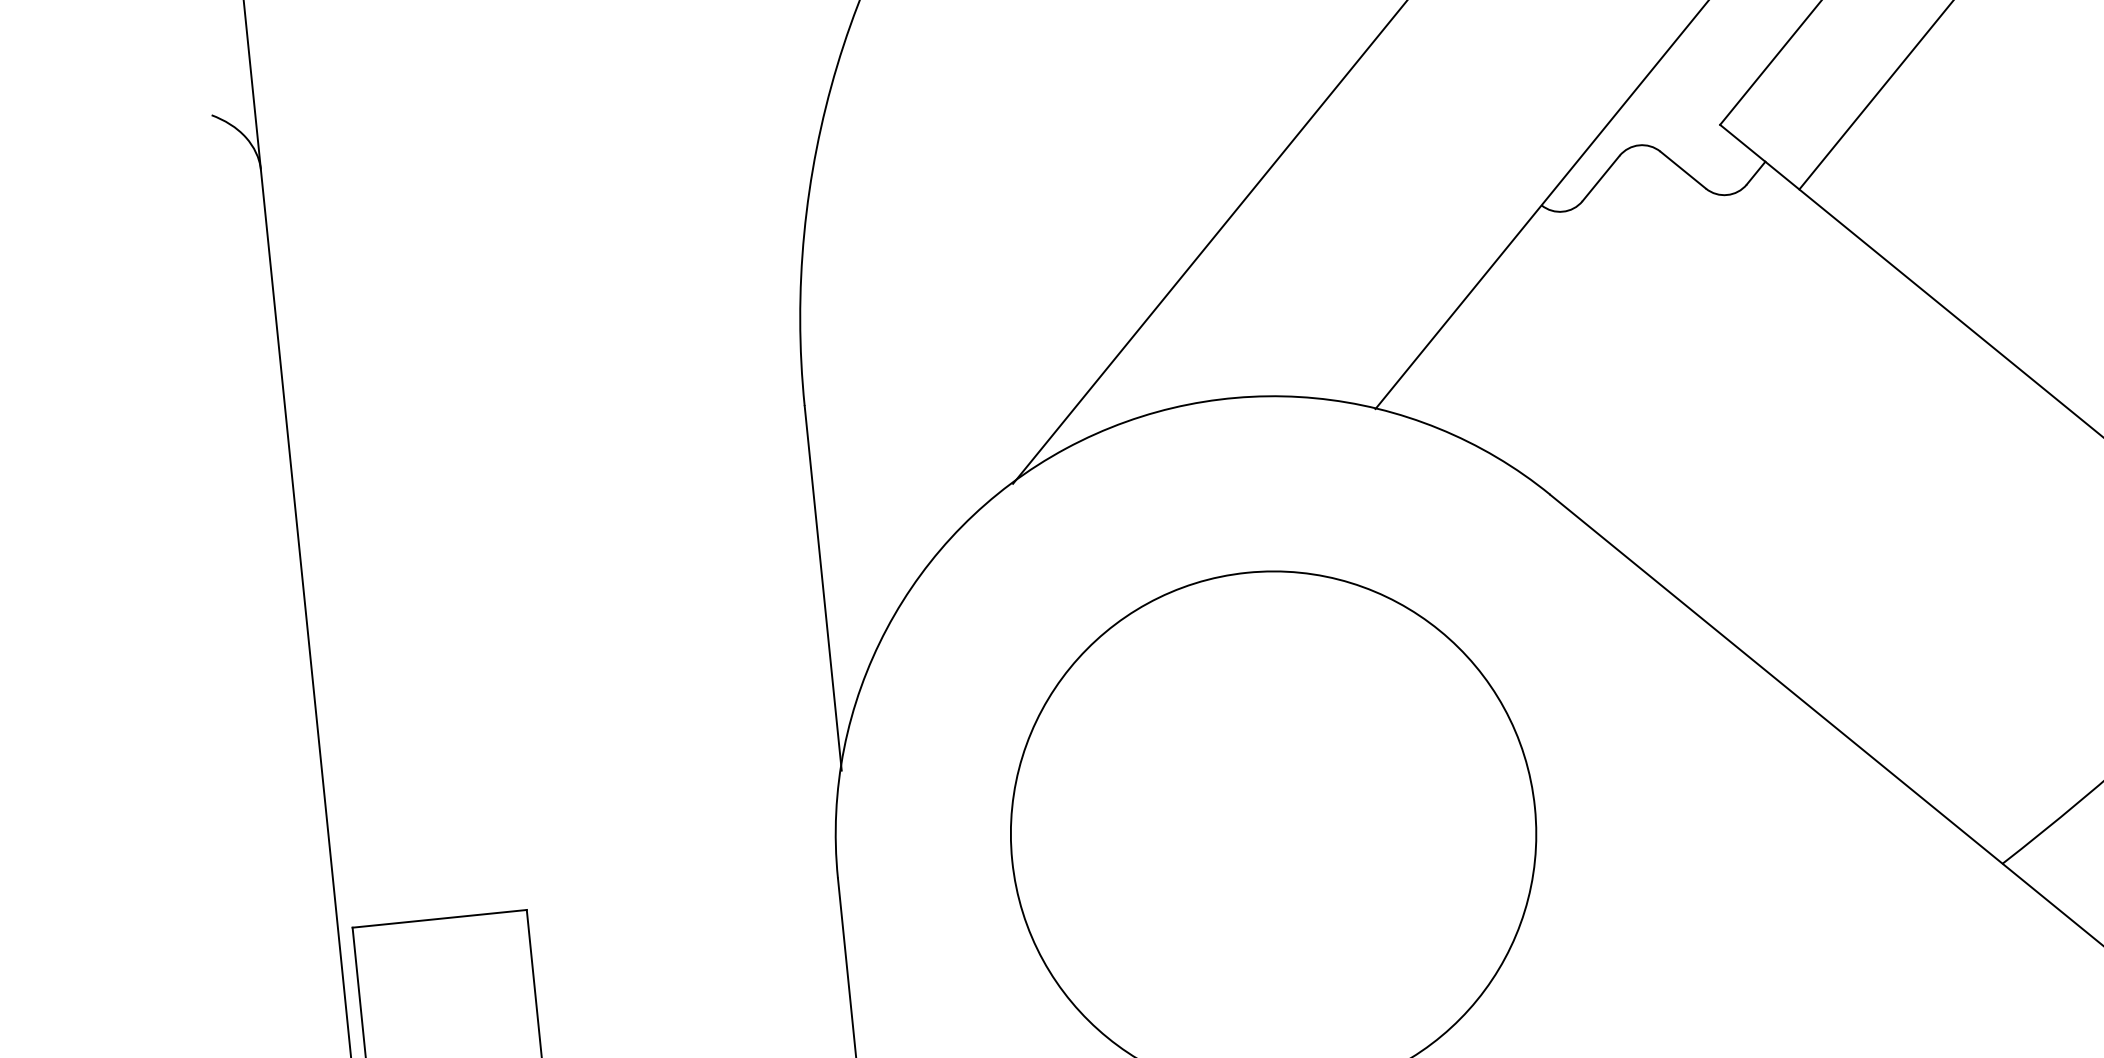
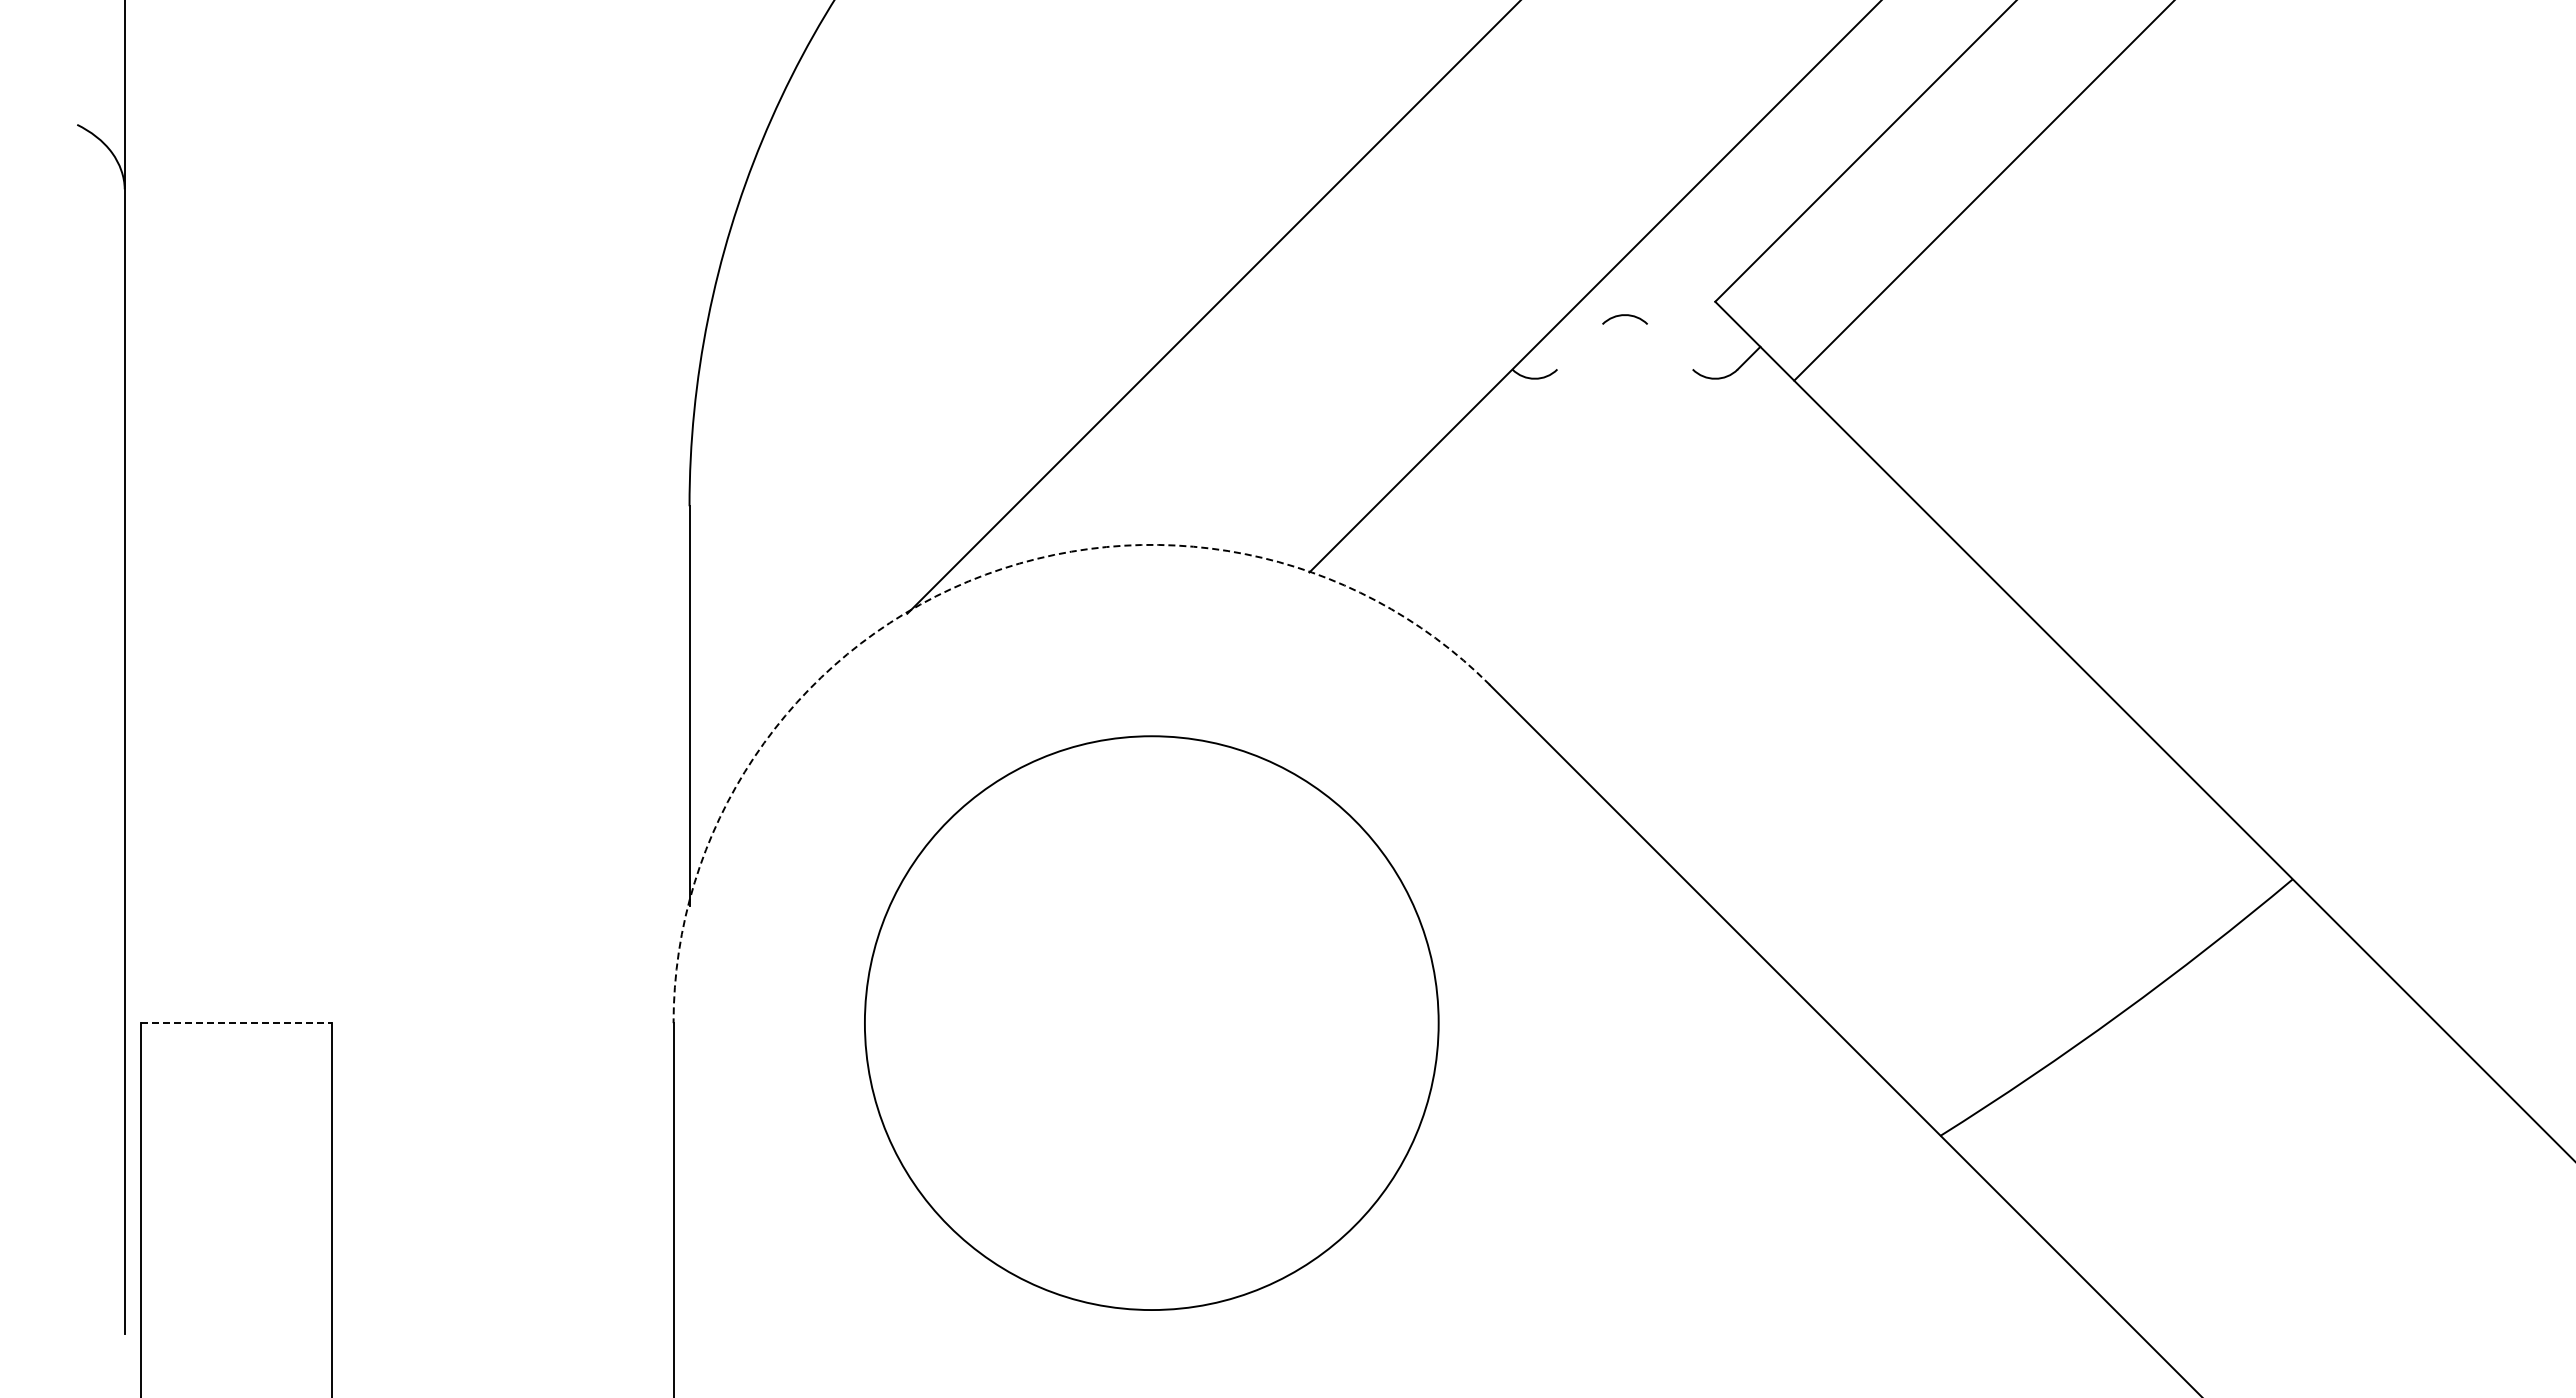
line: (1682, 169) -> (1669, 346), removed
line: (1600, 178) -> (1579, 346), removed
arc: (1065, 448) -> (968, 581), solid -> dashed
line: (439, 919) -> (236, 1023), solid -> dashed

